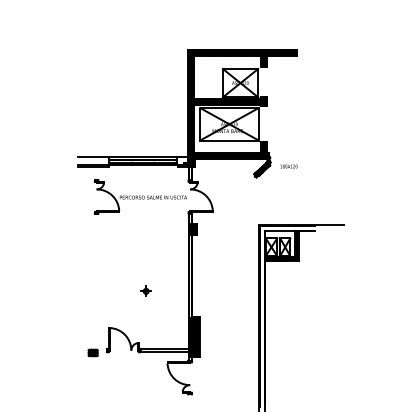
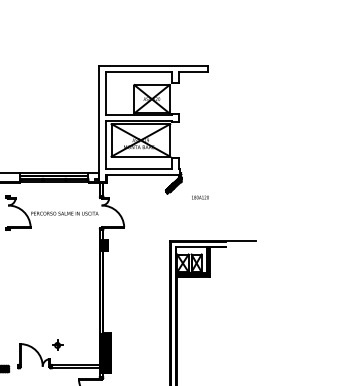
hatch: (242, 107) -> (153, 123), removed
text: (288, 166) -> (199, 197), moved
part: (145, 290) -> (56, 344), moved

